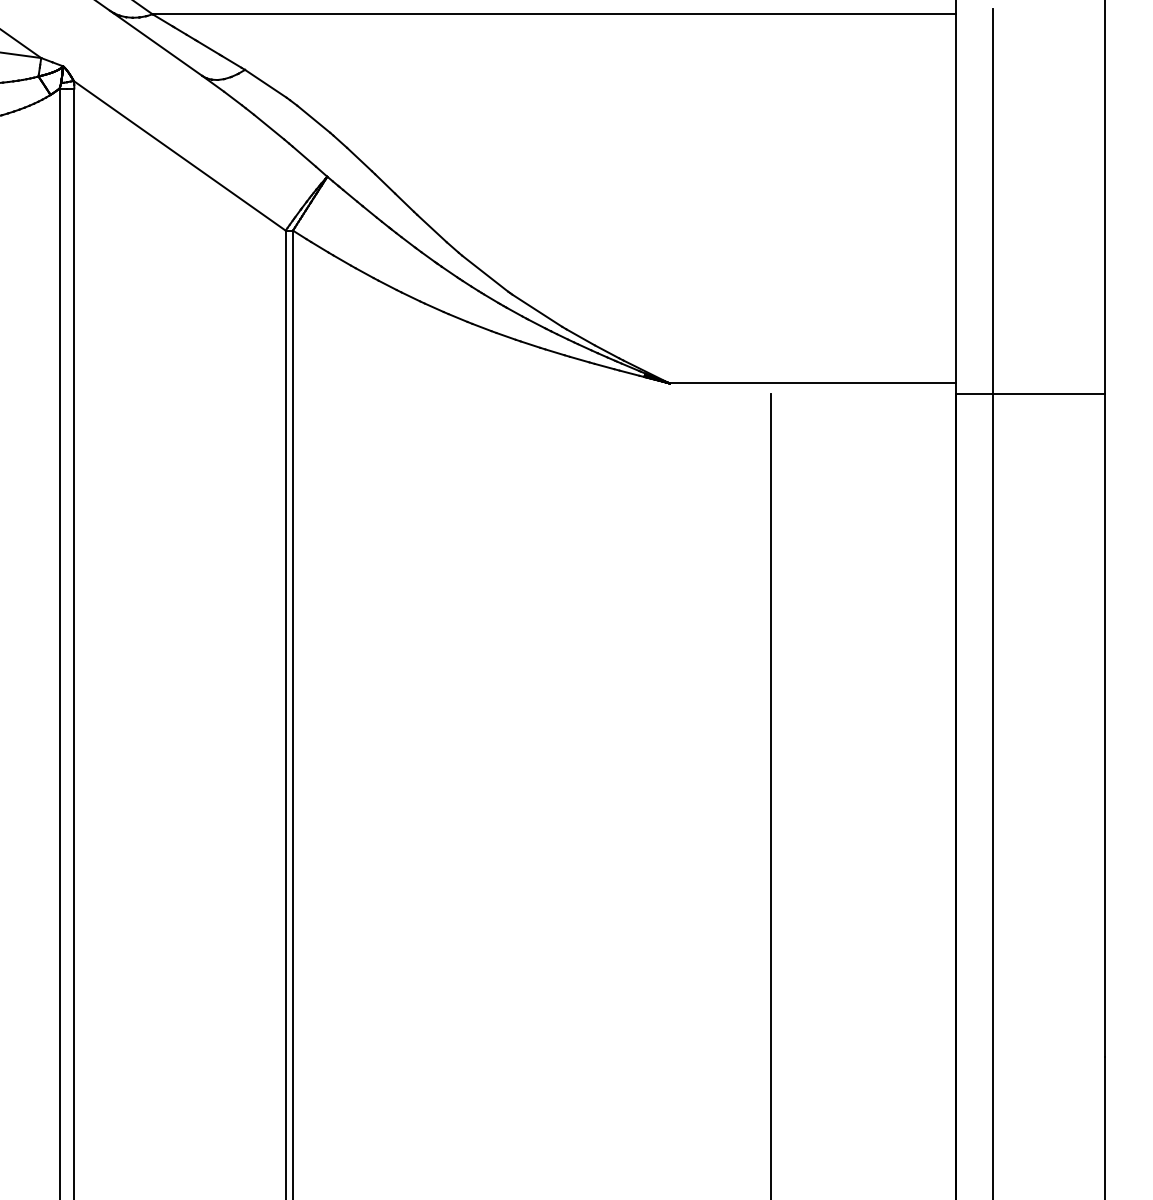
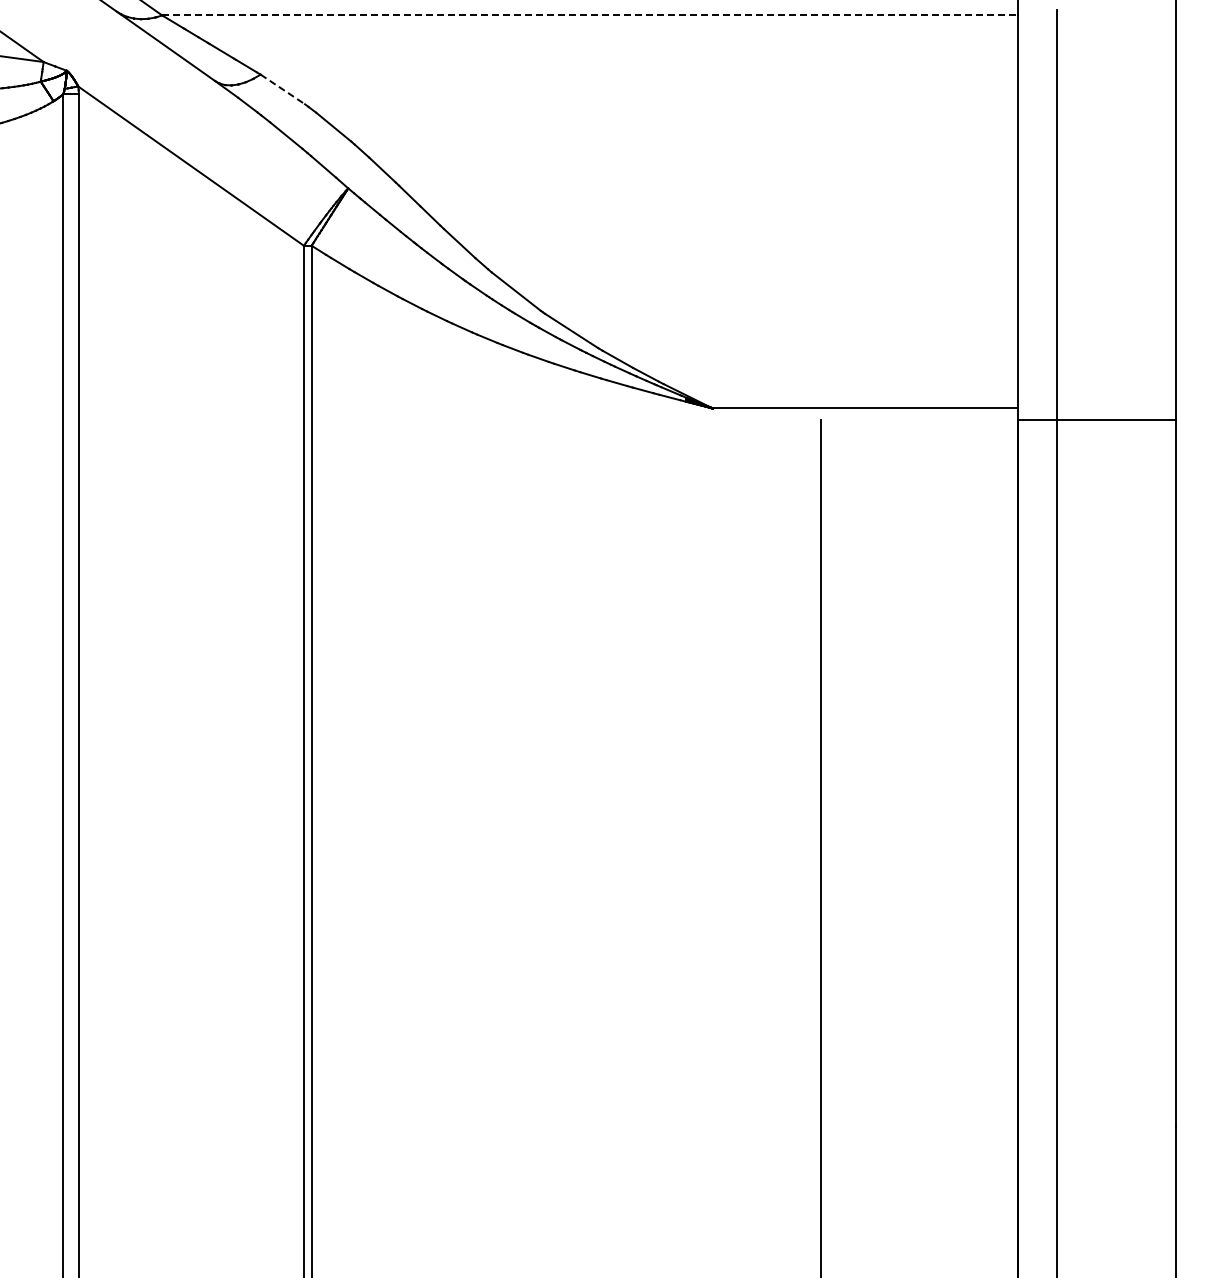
line: (554, 14) -> (590, 15), solid -> dashed
line: (265, 83) -> (282, 89), solid -> dashed

